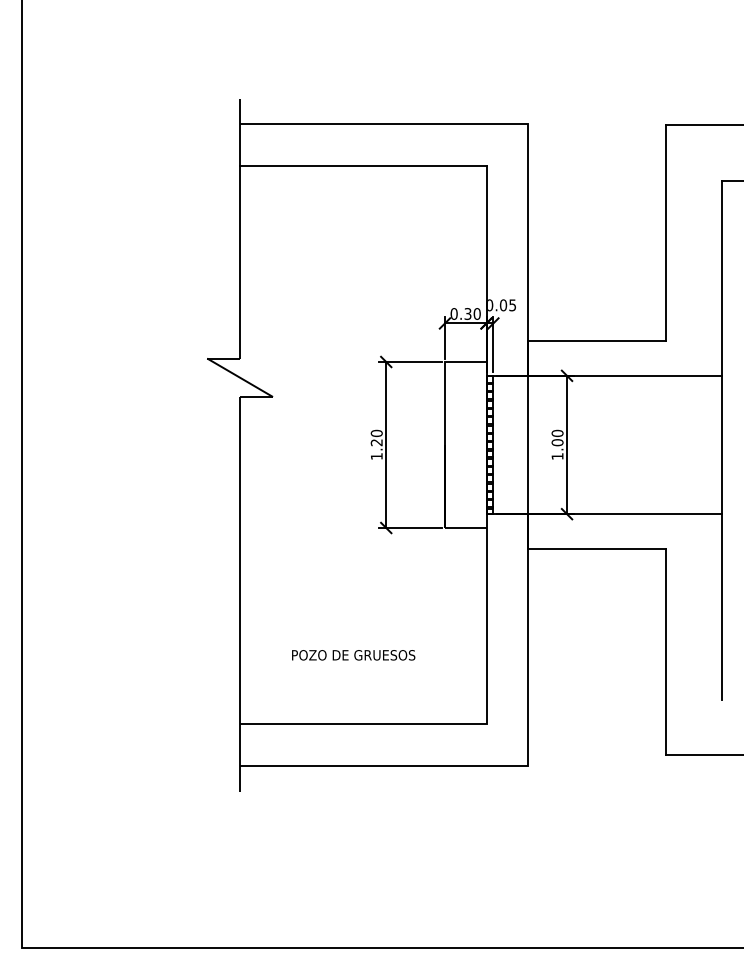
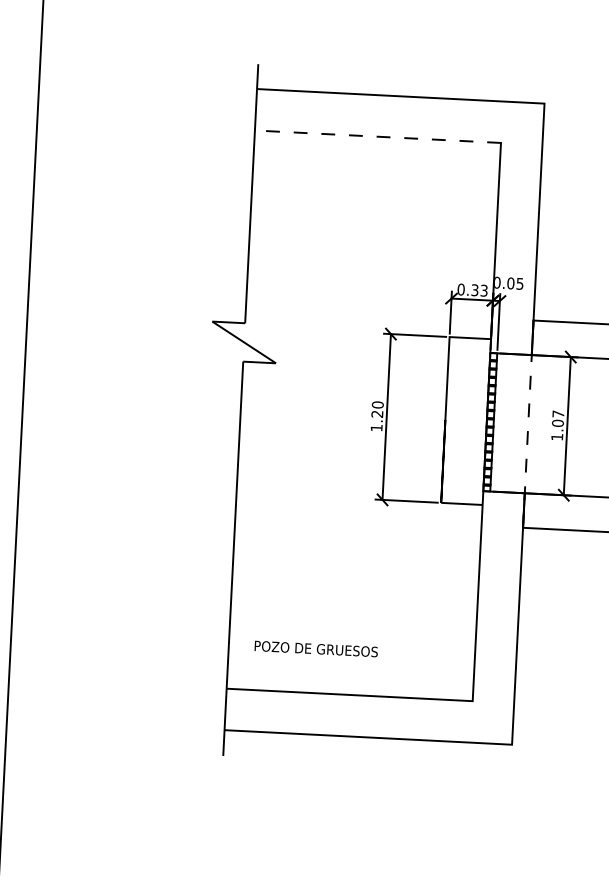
line: (362, 165) -> (377, 136), solid -> dashed
text: (476, 313) -> (483, 290), 0.30 -> 0.33
text: (557, 433) -> (558, 414), 1.00 -> 1.07
line: (527, 445) -> (527, 424), solid -> dashed
text: (353, 655) -> (316, 649), moved

